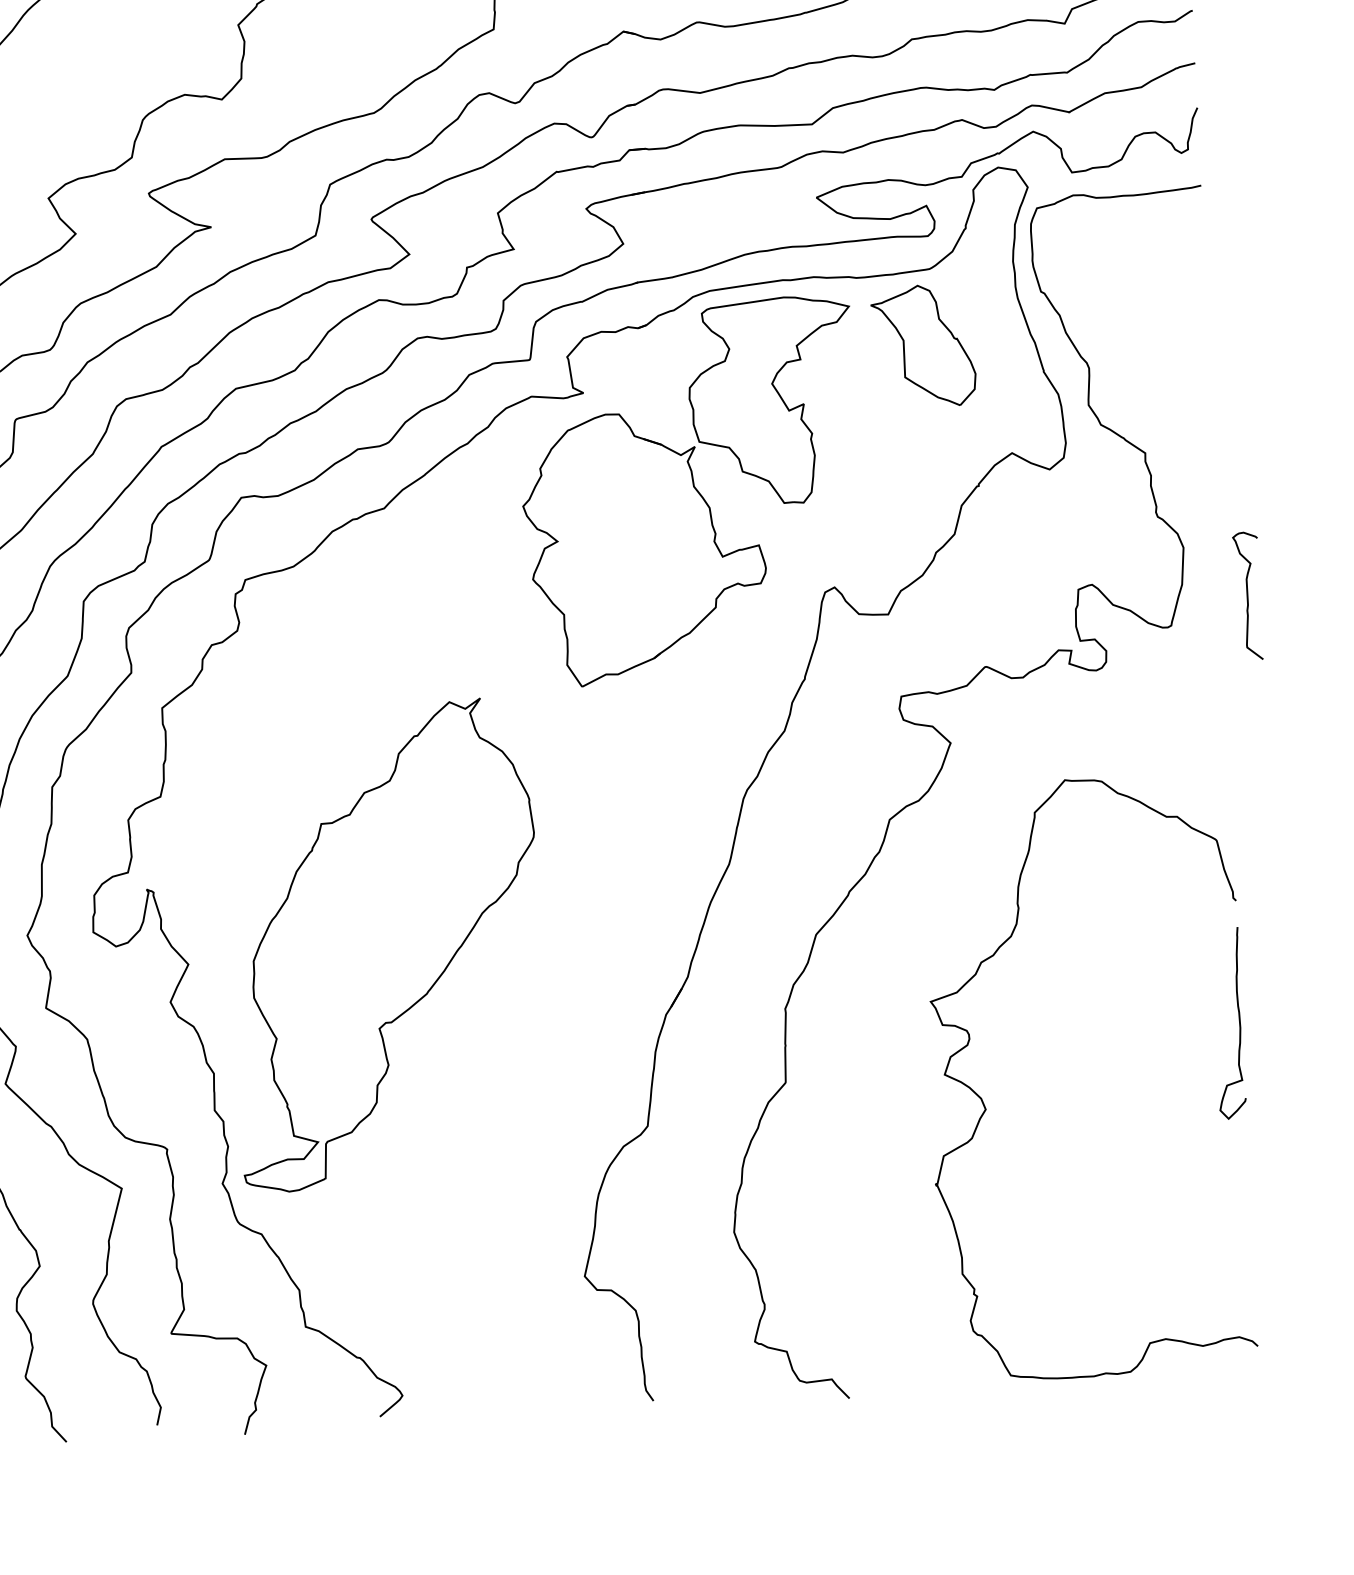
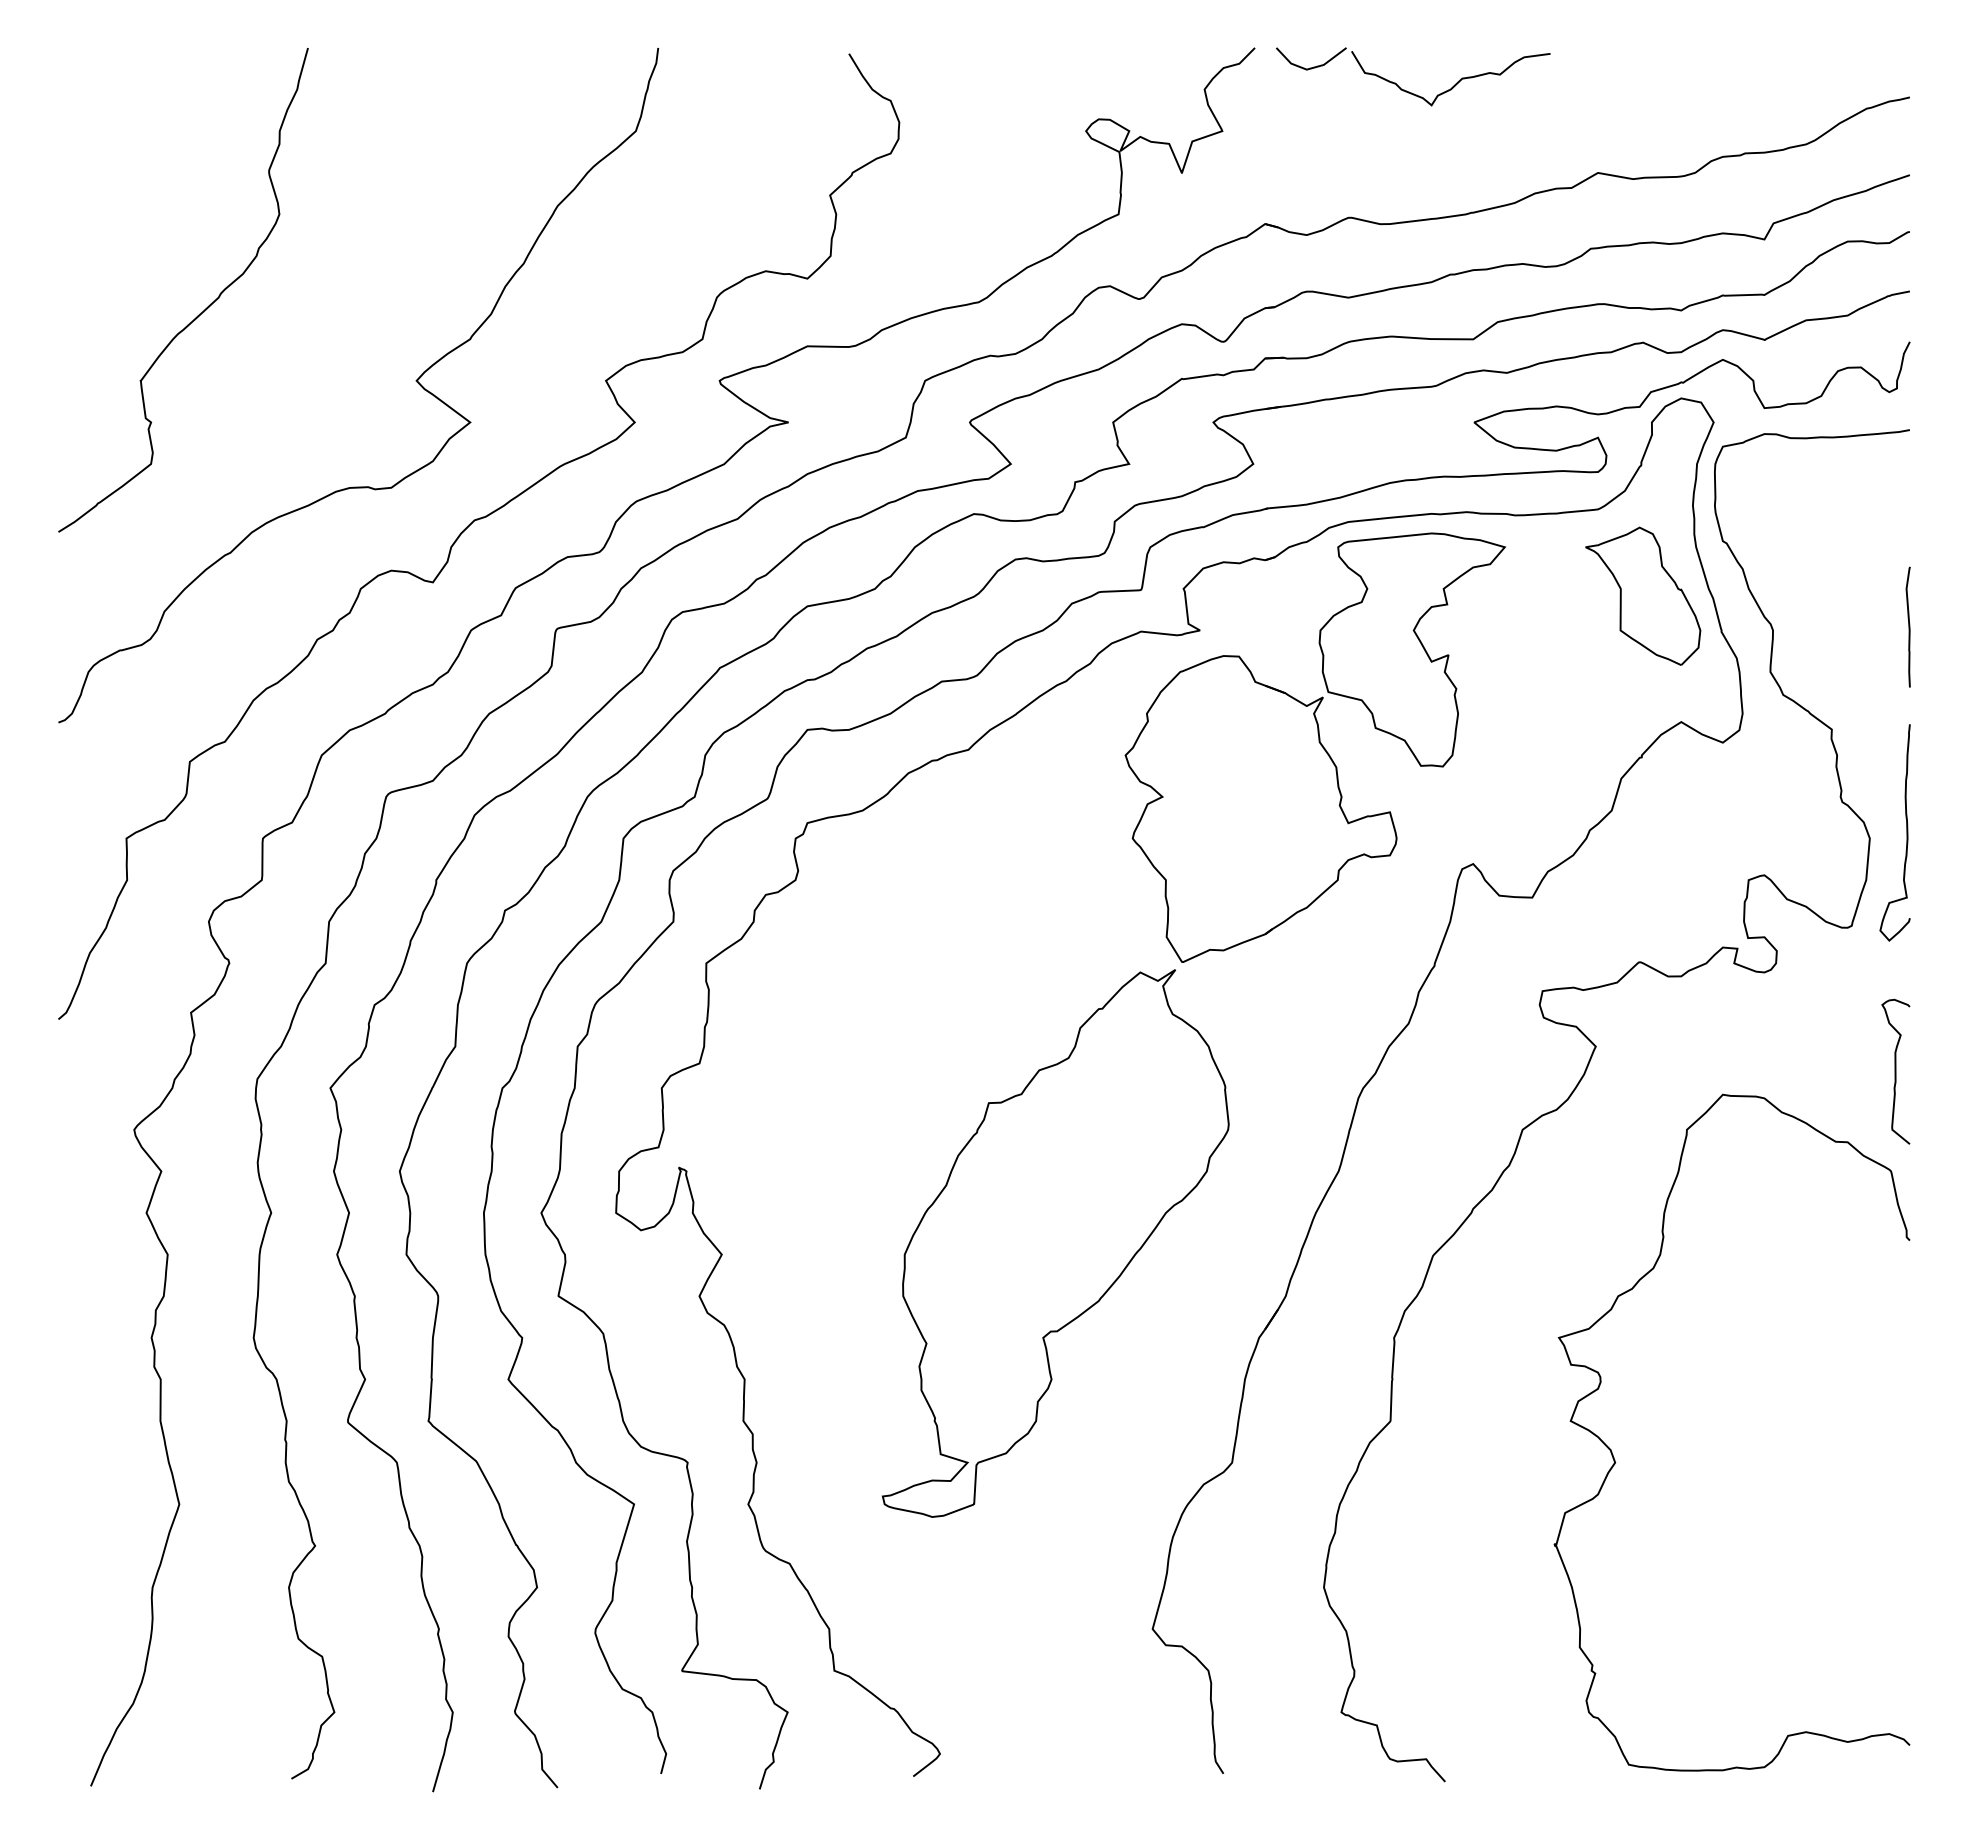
part: (923, 345) -> (1643, 595), moved
curve: (1208, 358) -> (1908, 626), added
curve: (1247, 595) -> (1895, 1071), moved
part: (386, 944) -> (1055, 1243), moved
curve: (1239, 1022) -> (1906, 832), moved

